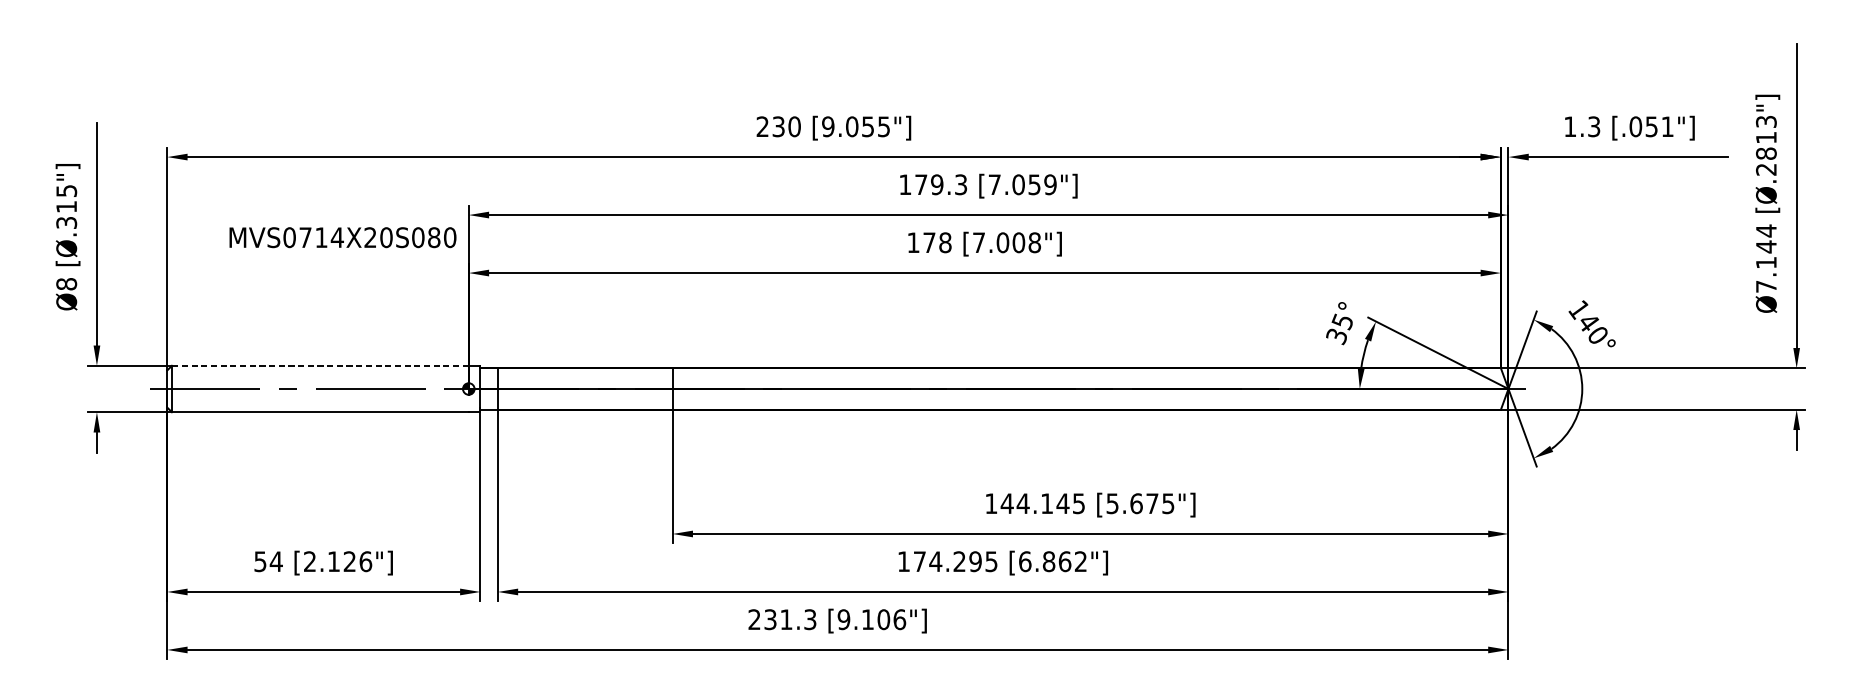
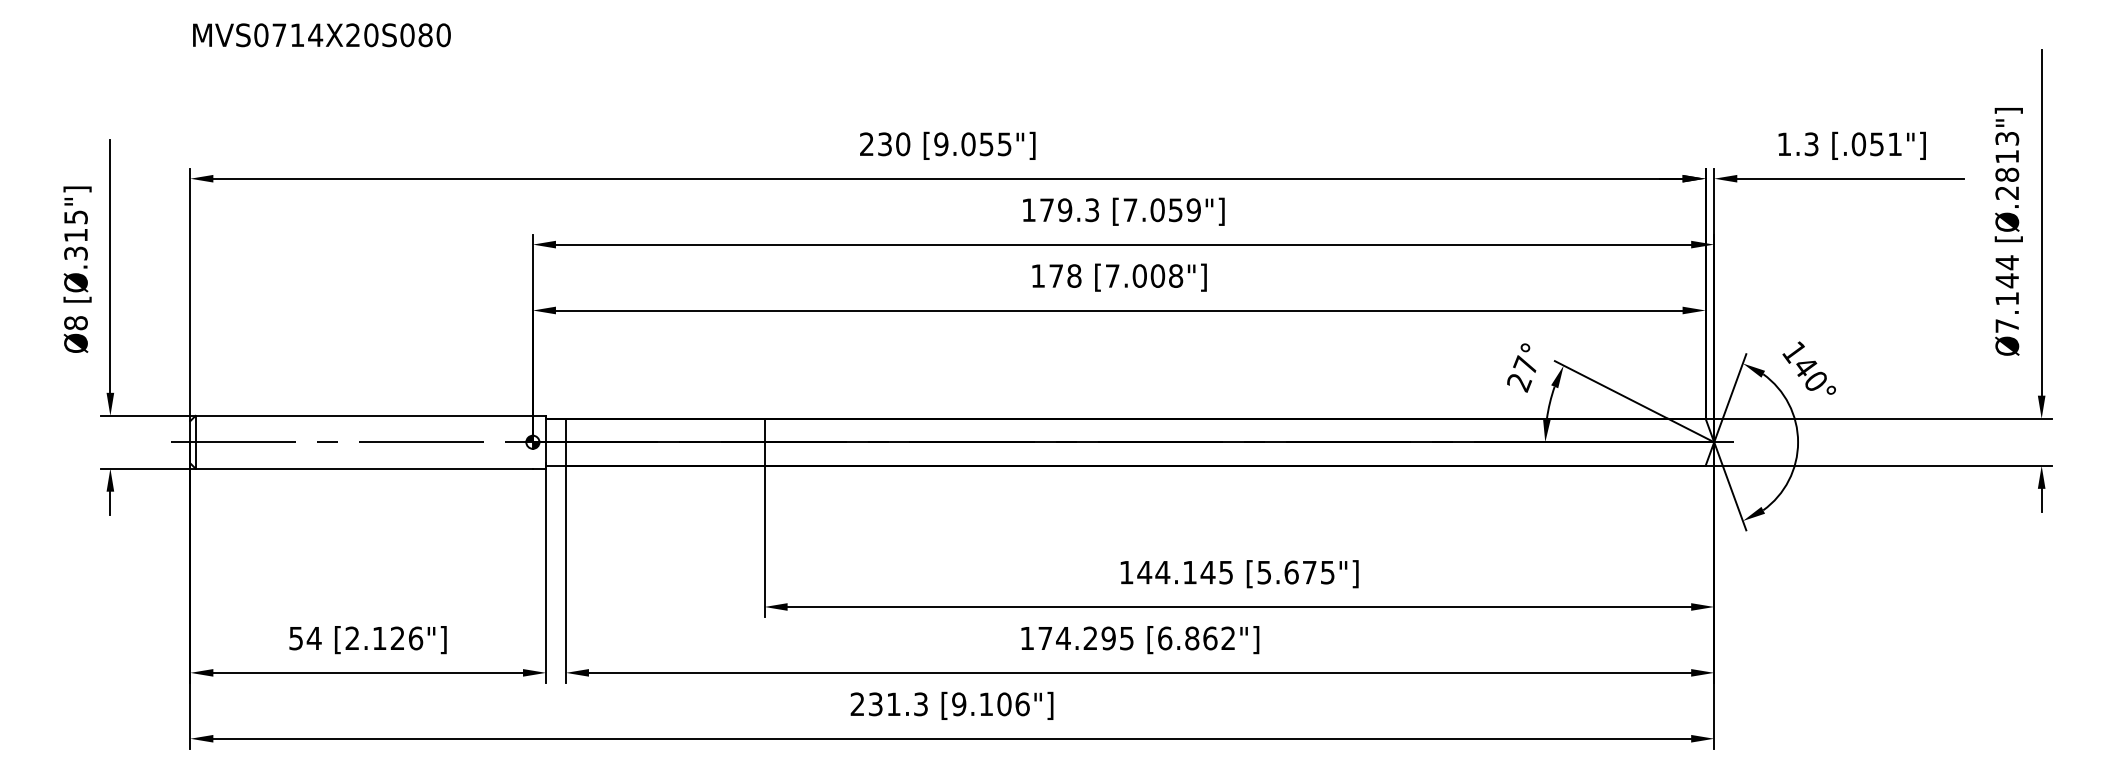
text: (342, 237) -> (321, 35), moved
text: (1339, 328) -> (1522, 373), 35° -> 27°
line: (320, 365) -> (364, 415), dashed -> solid

